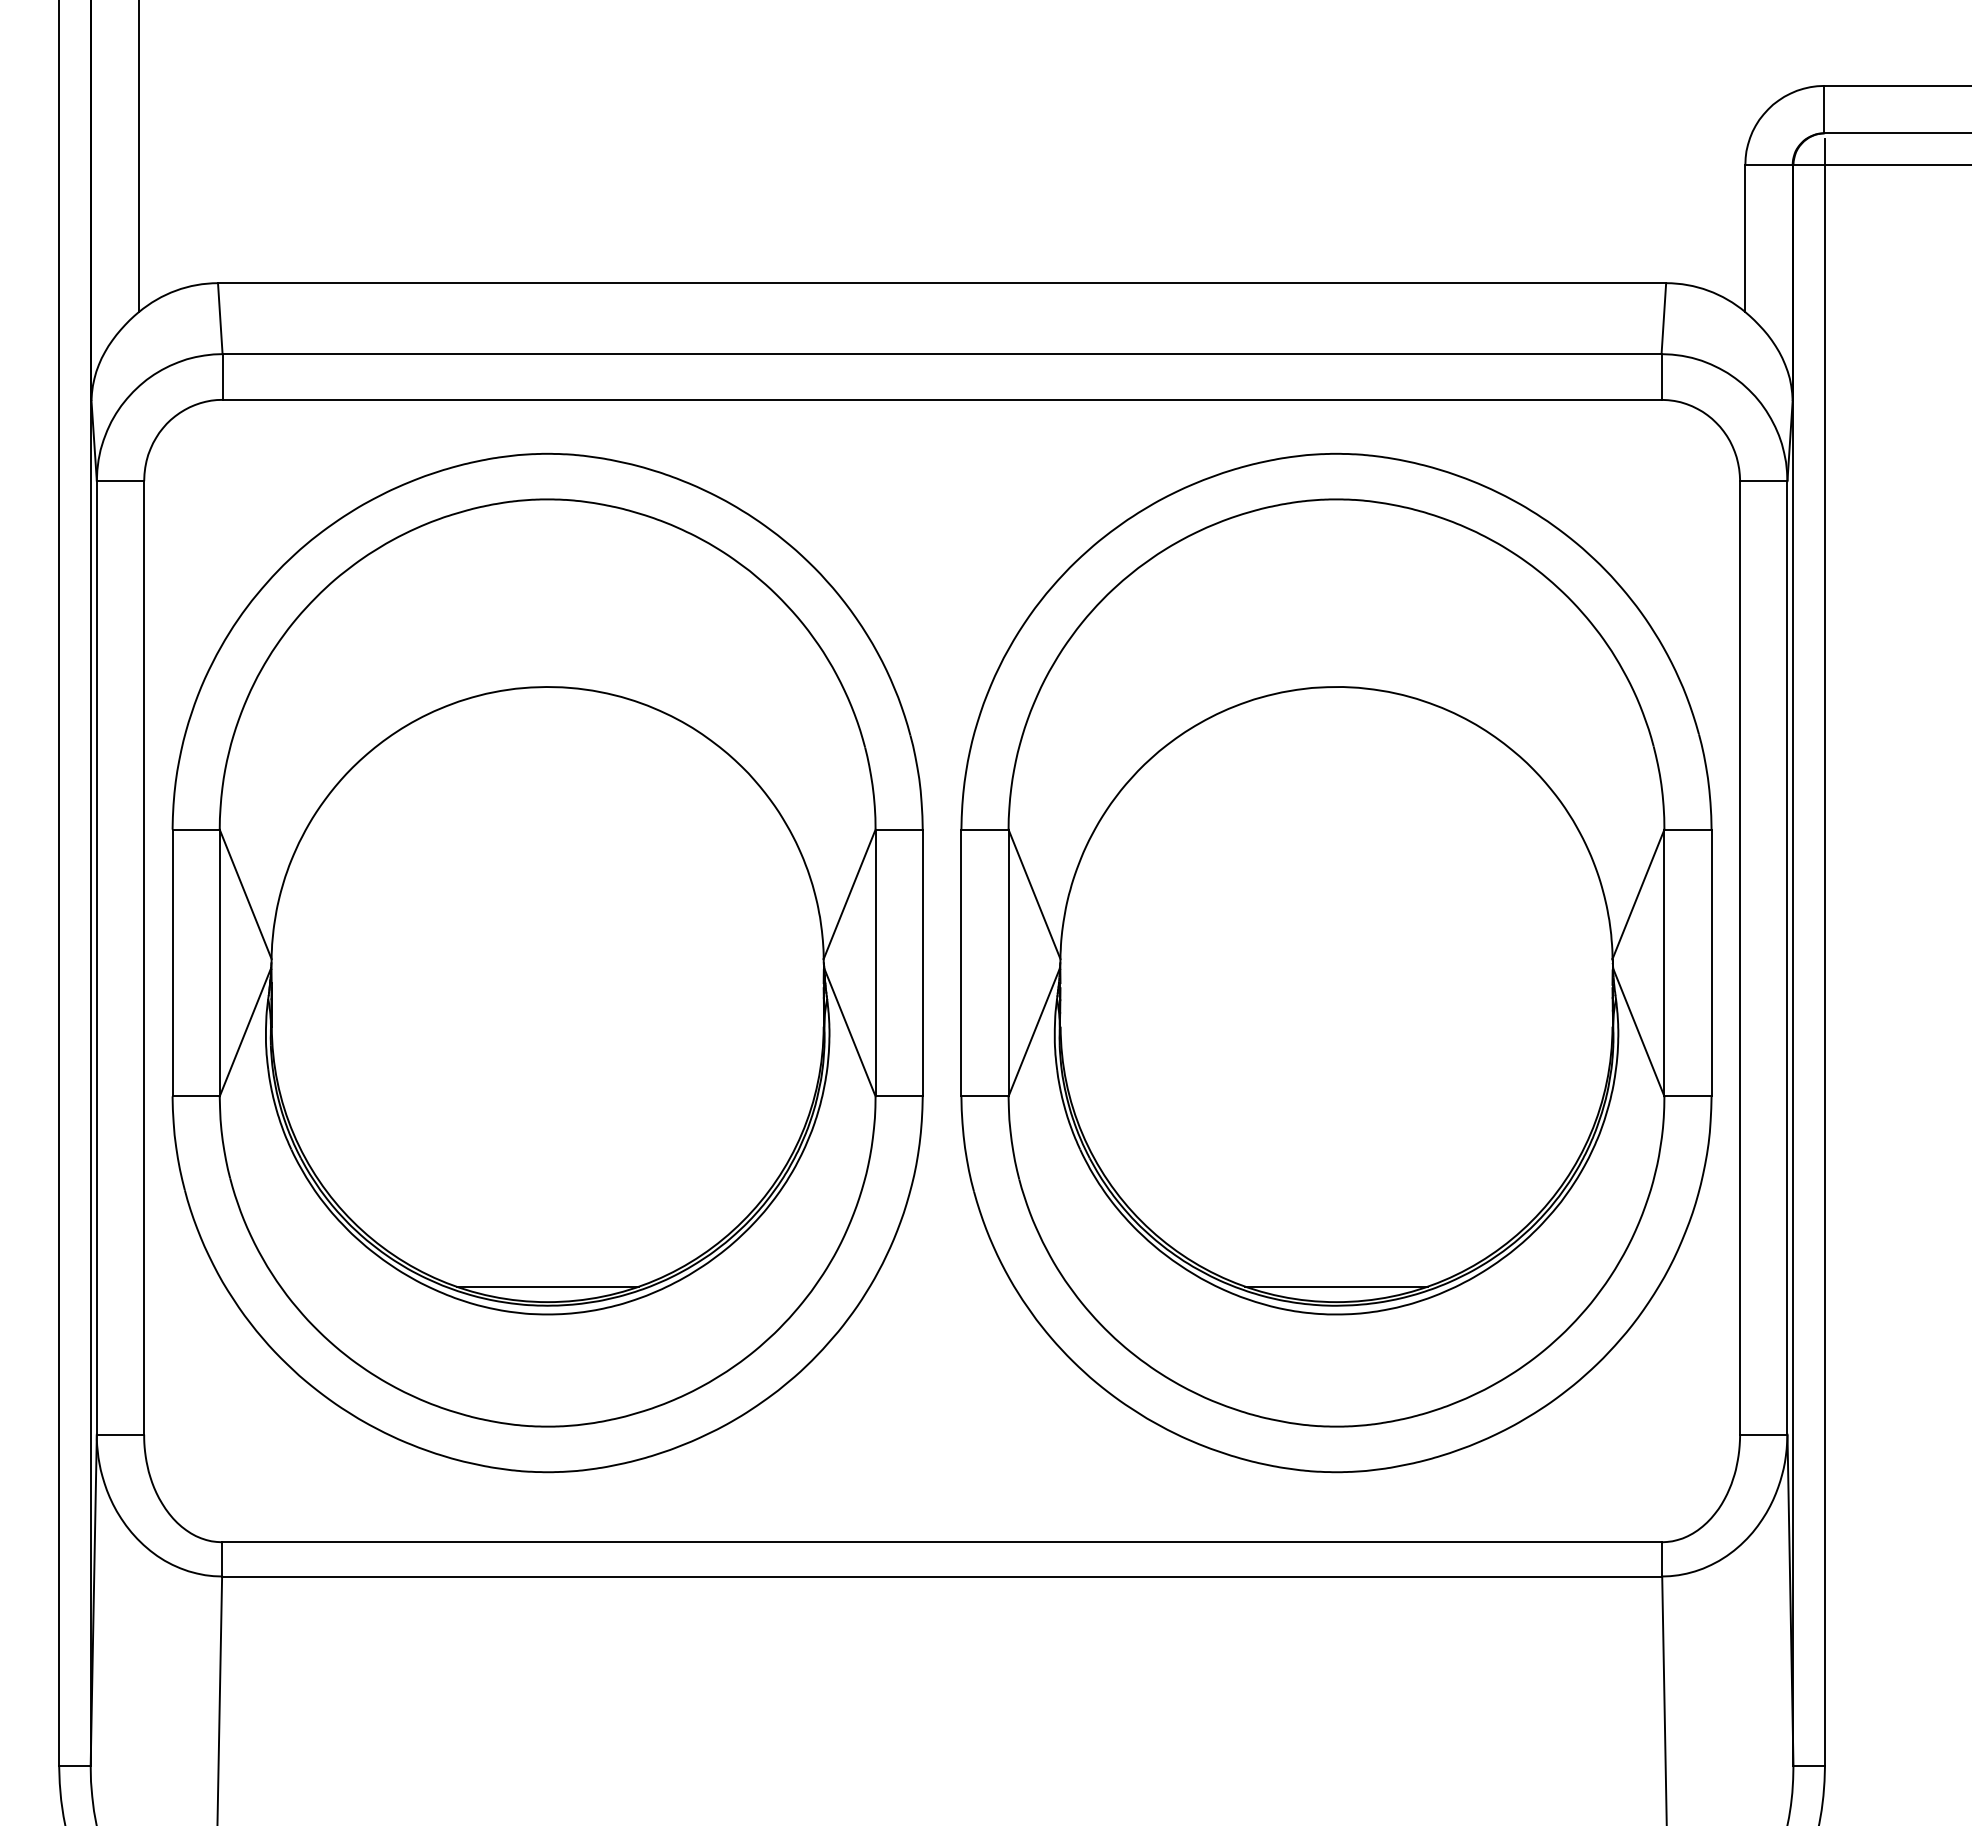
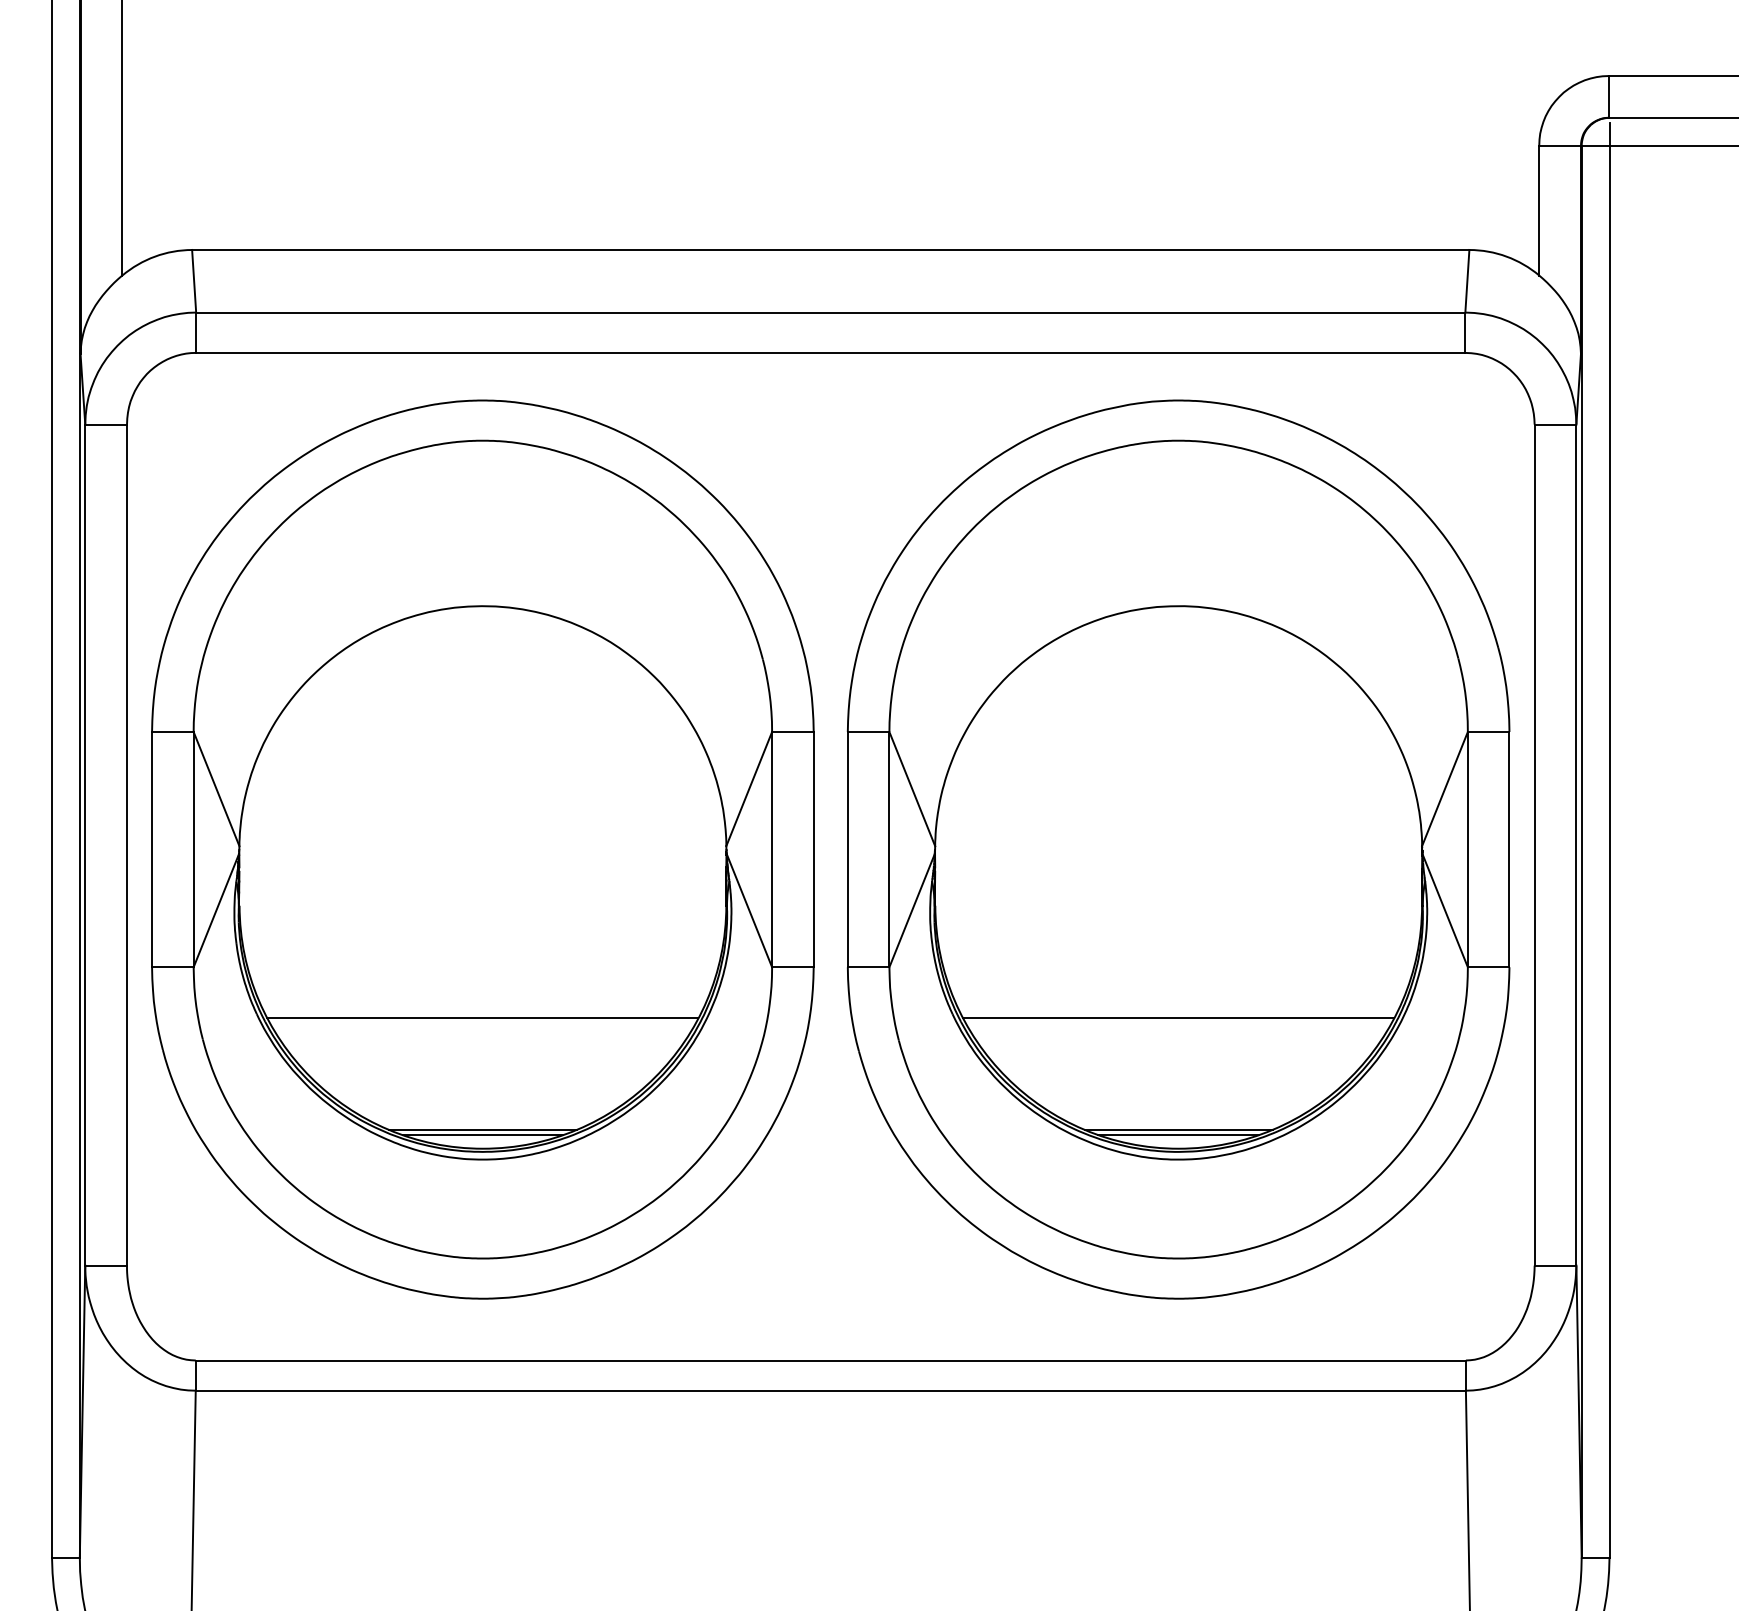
line: (547, 1154) -> (482, 1018), added
line: (1336, 1154) -> (1178, 1018), added
line: (547, 1280) -> (482, 1129), added
line: (1336, 1280) -> (1178, 1129), added

